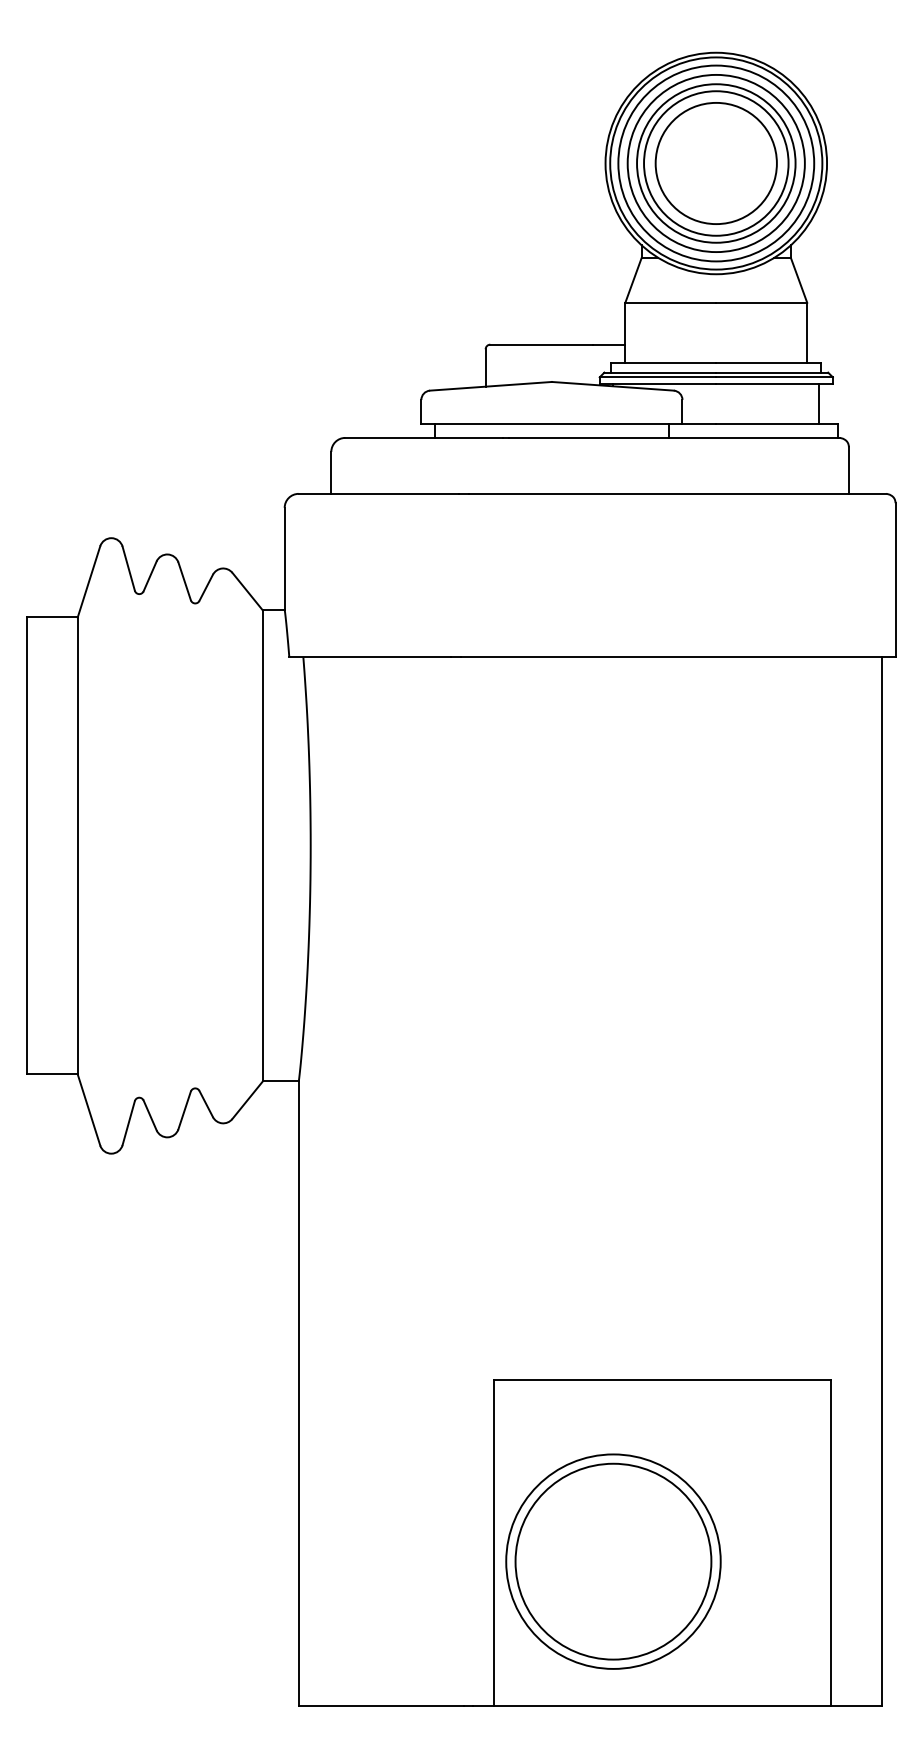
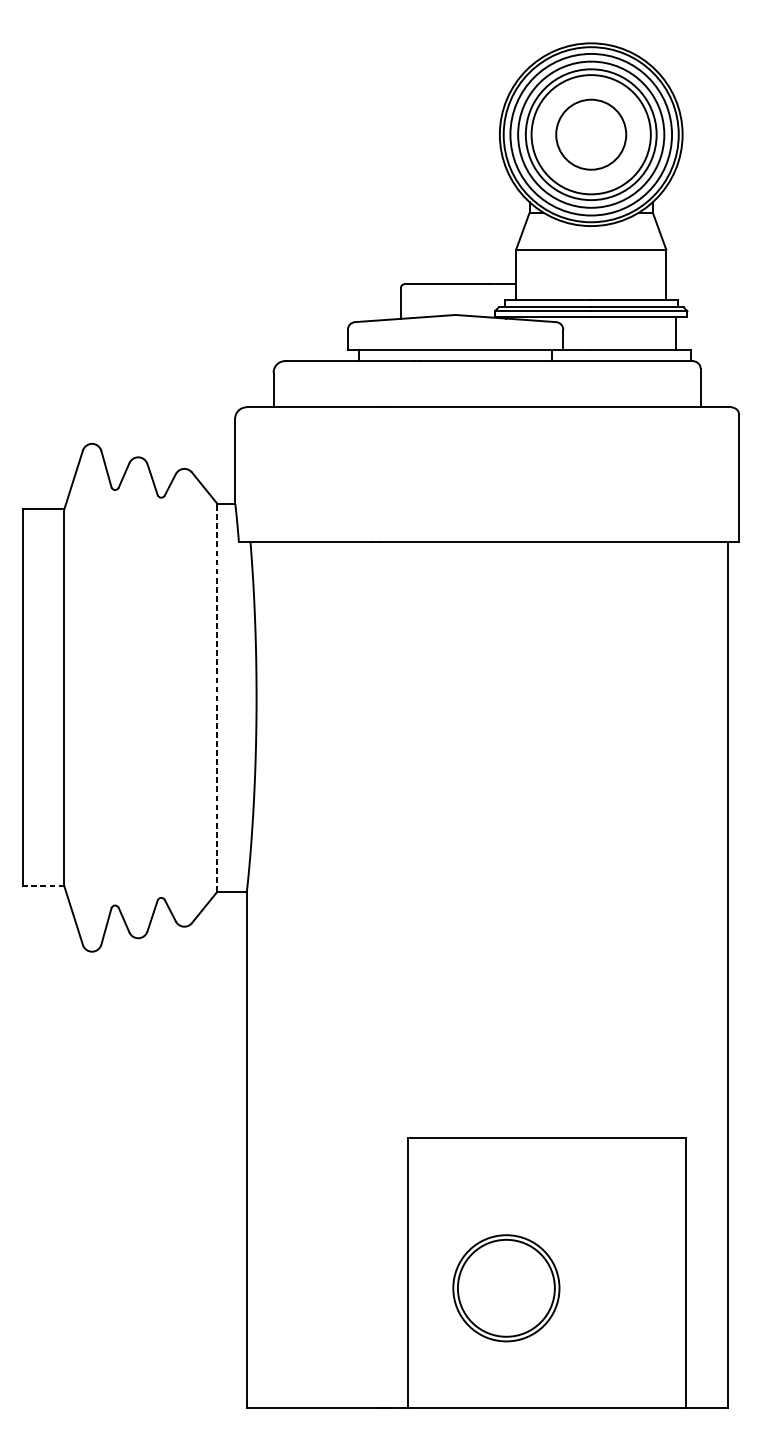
circle: (715, 163) -> (590, 134), size x0.7
line: (262, 845) -> (216, 697), solid -> dashed
line: (52, 1074) -> (43, 886), solid -> dashed
part: (613, 1561) -> (506, 1288), size x0.6

